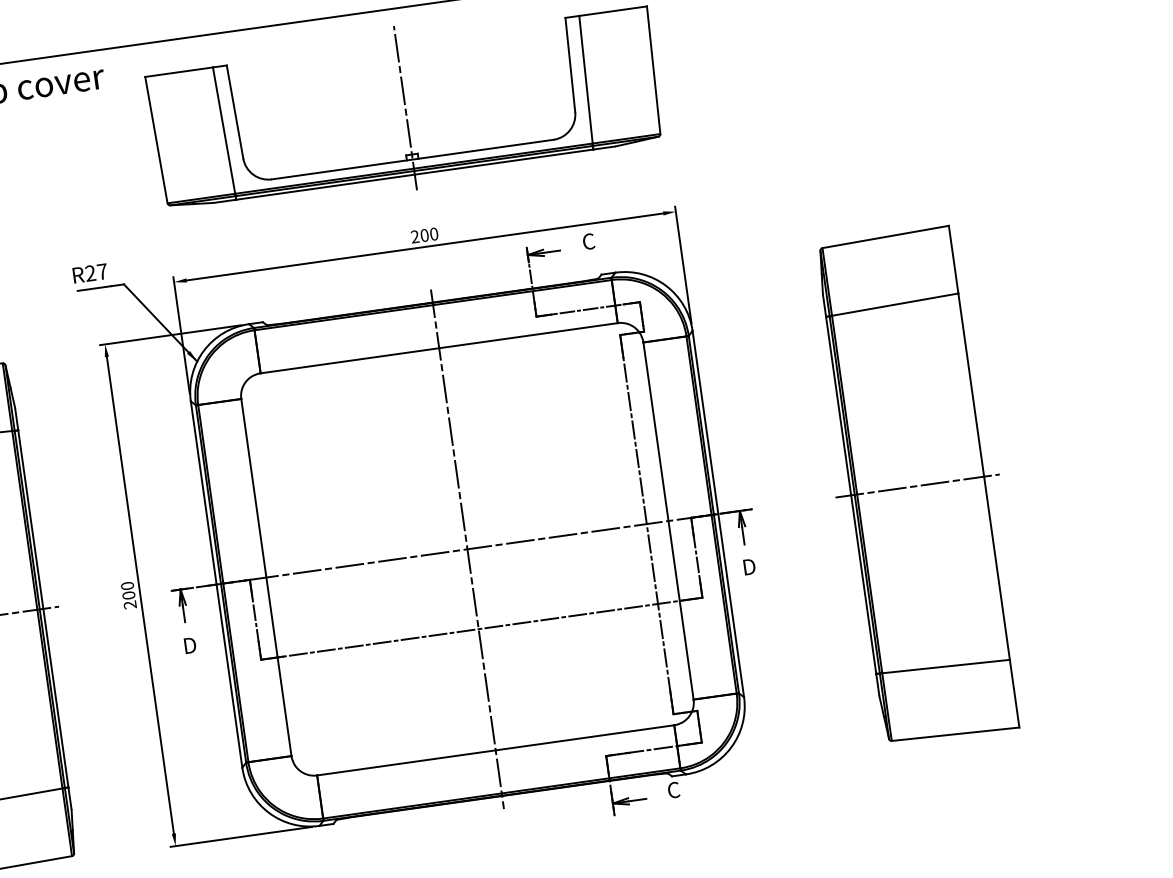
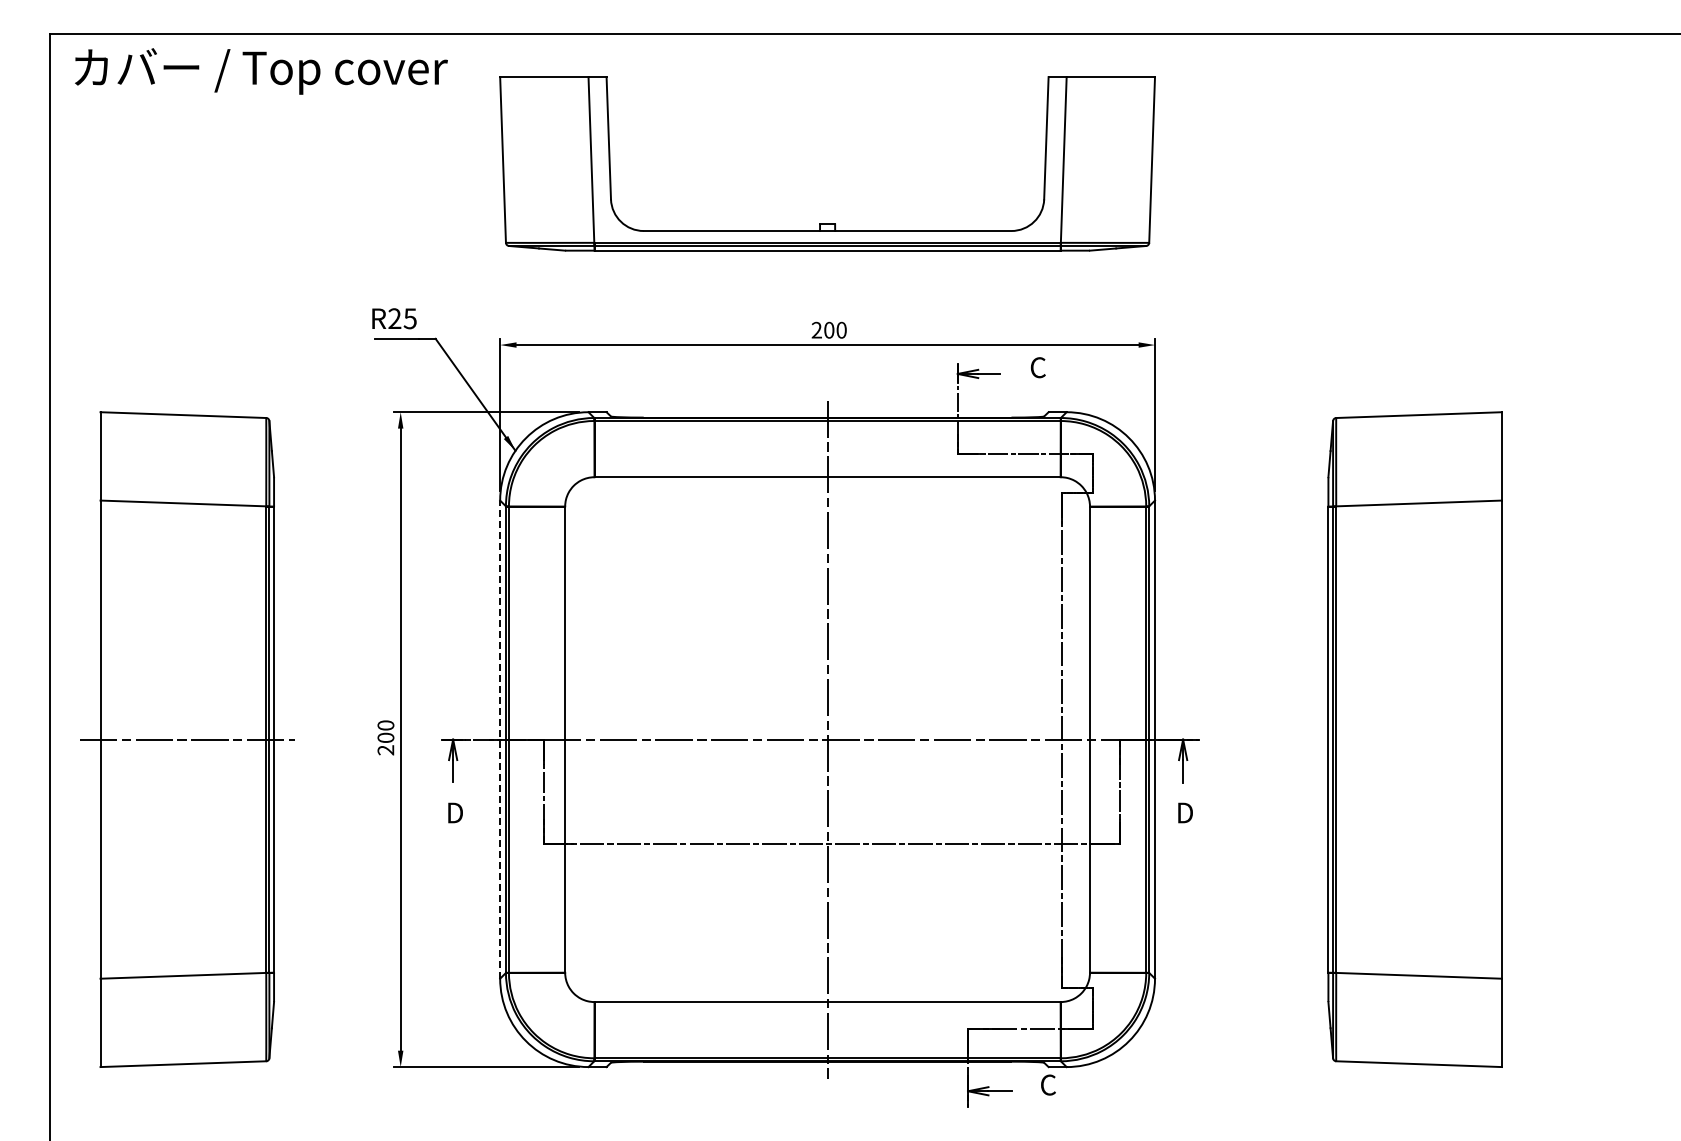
line: (405, 107) -> (827, 163), removed
text: (101, 271) -> (409, 318), R27 -> R25
line: (917, 485) -> (1414, 739), removed
line: (216, 584) -> (500, 739), solid -> dashed

